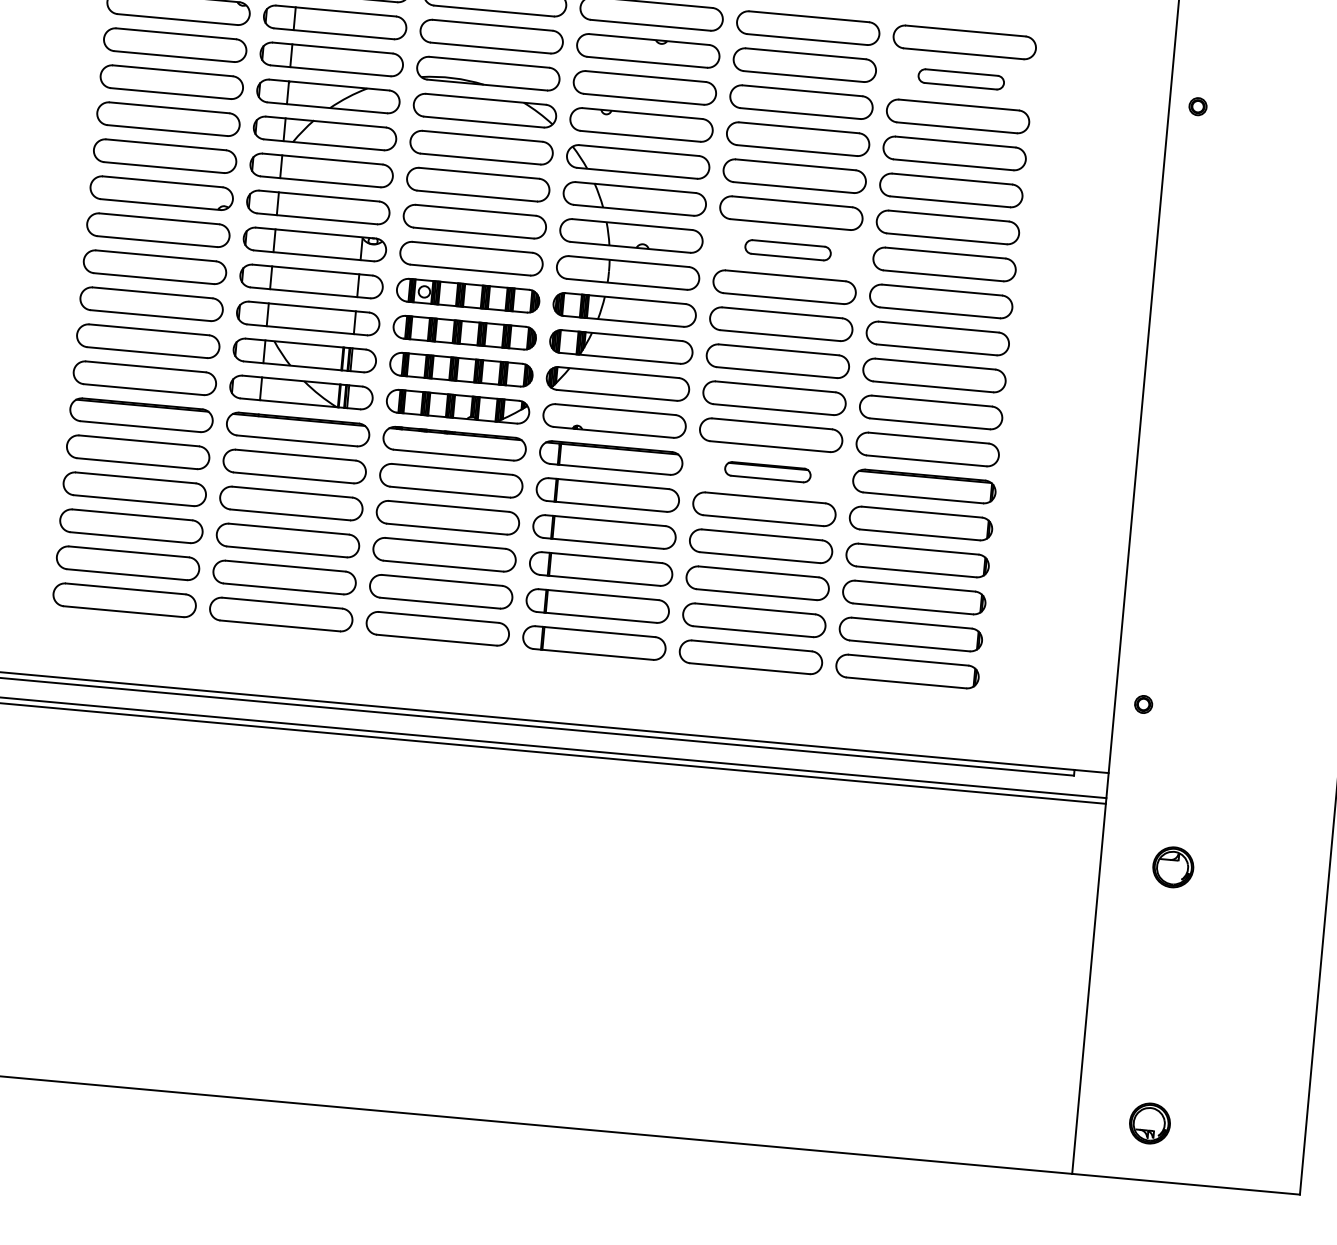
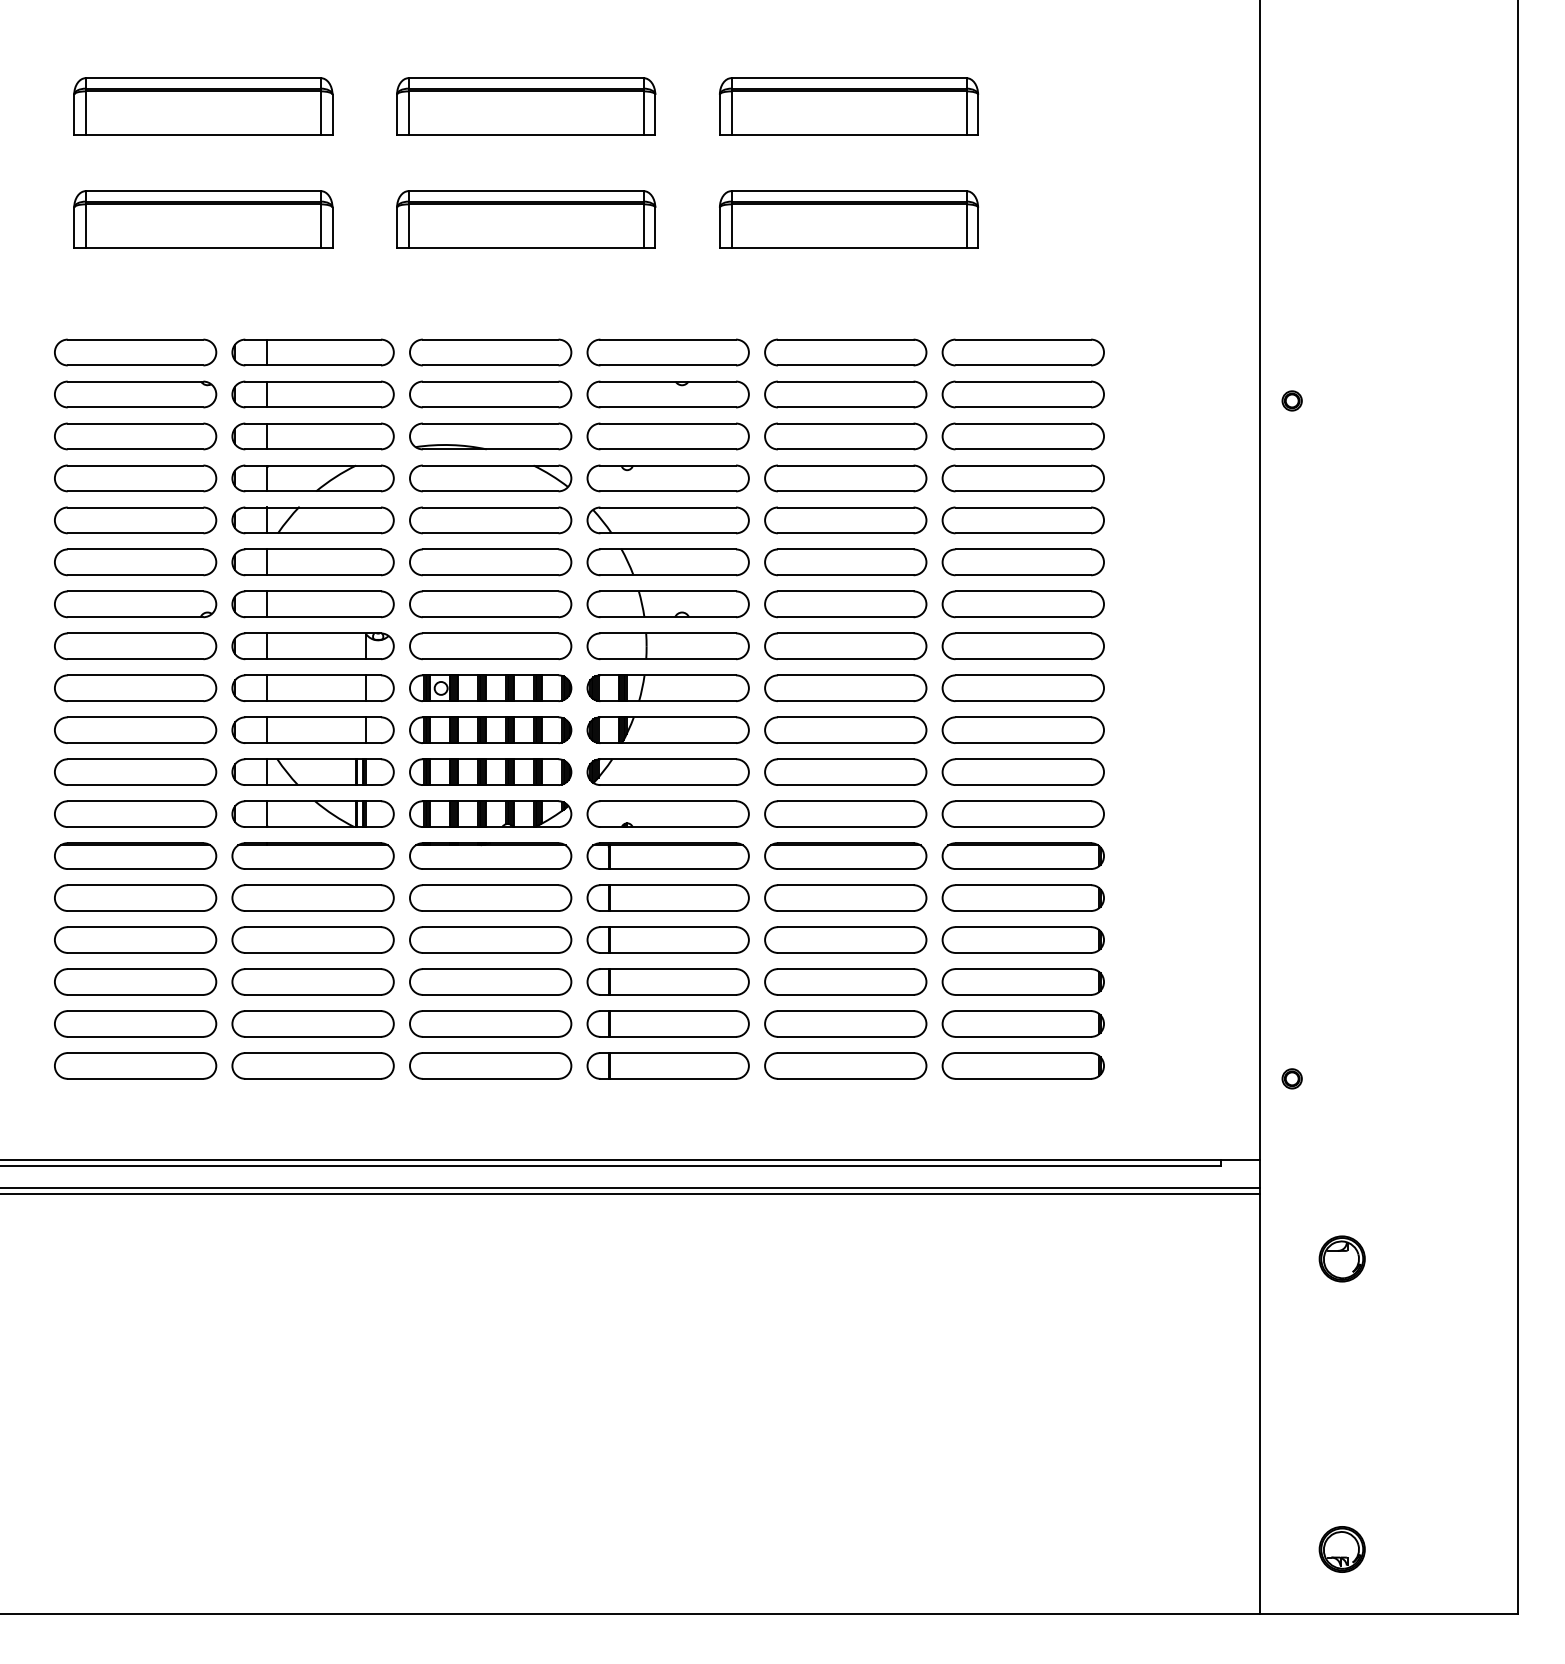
part: (960, 79) -> (1022, 394), size x1.67
part: (787, 250) -> (845, 604), size x1.67
part: (767, 471) -> (845, 855), size x1.67

